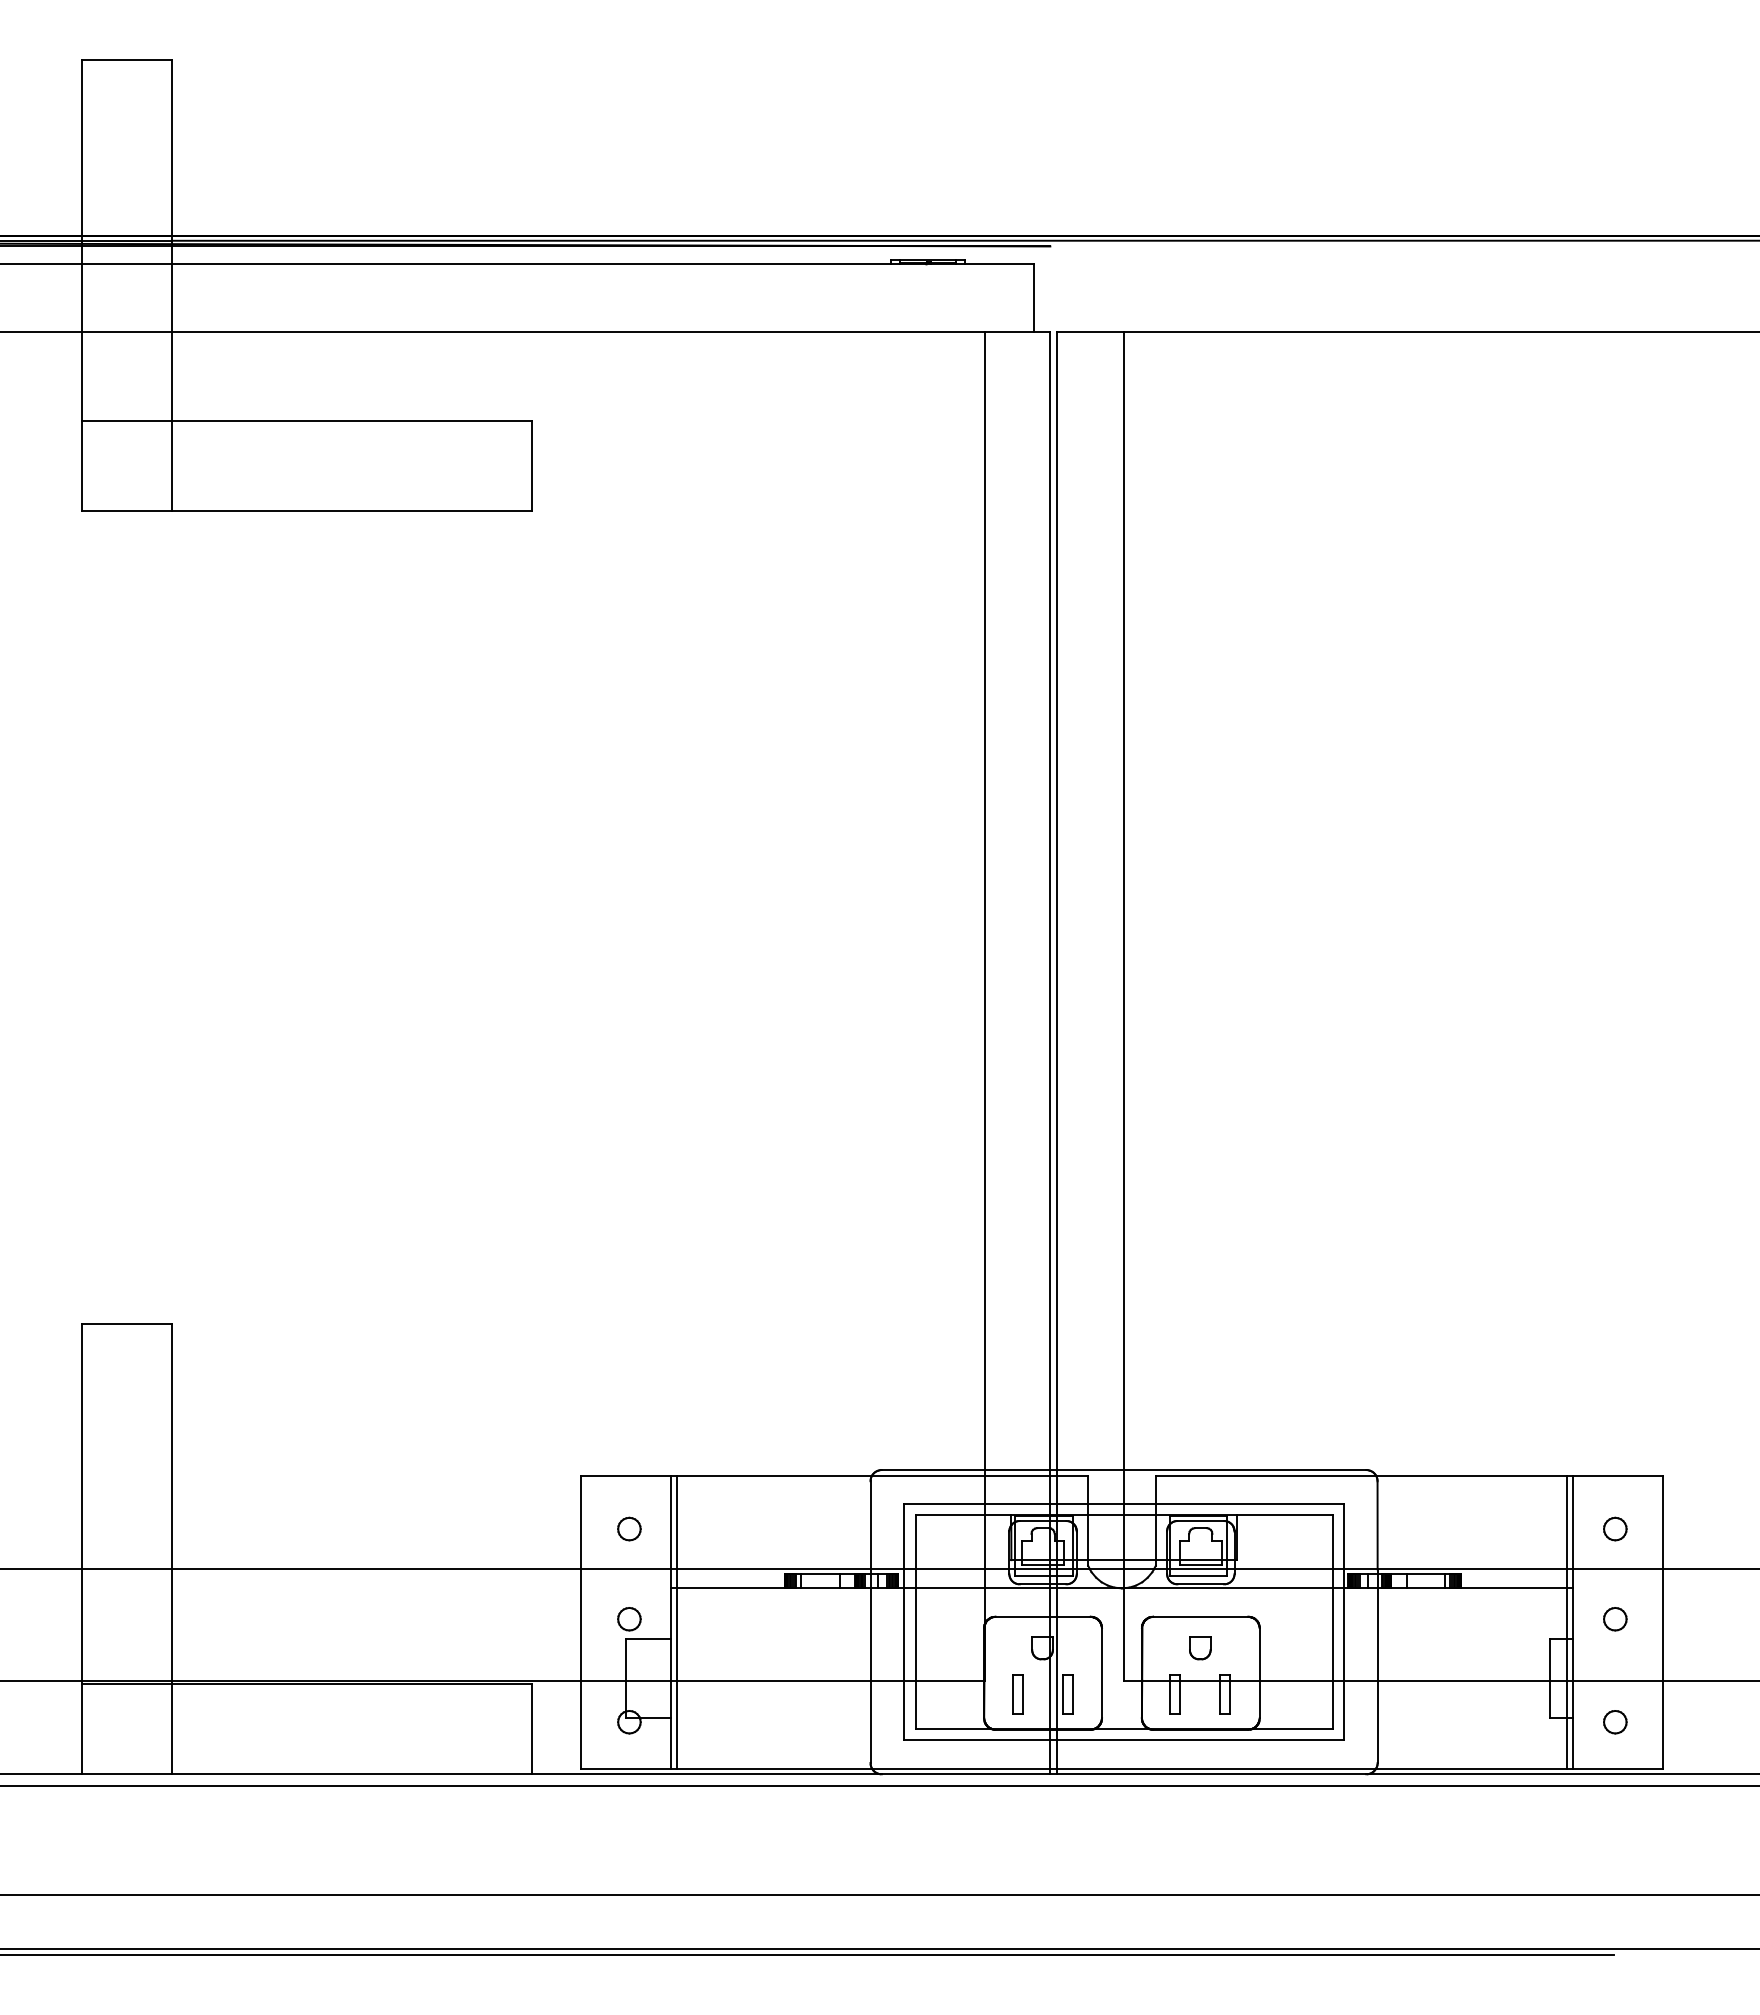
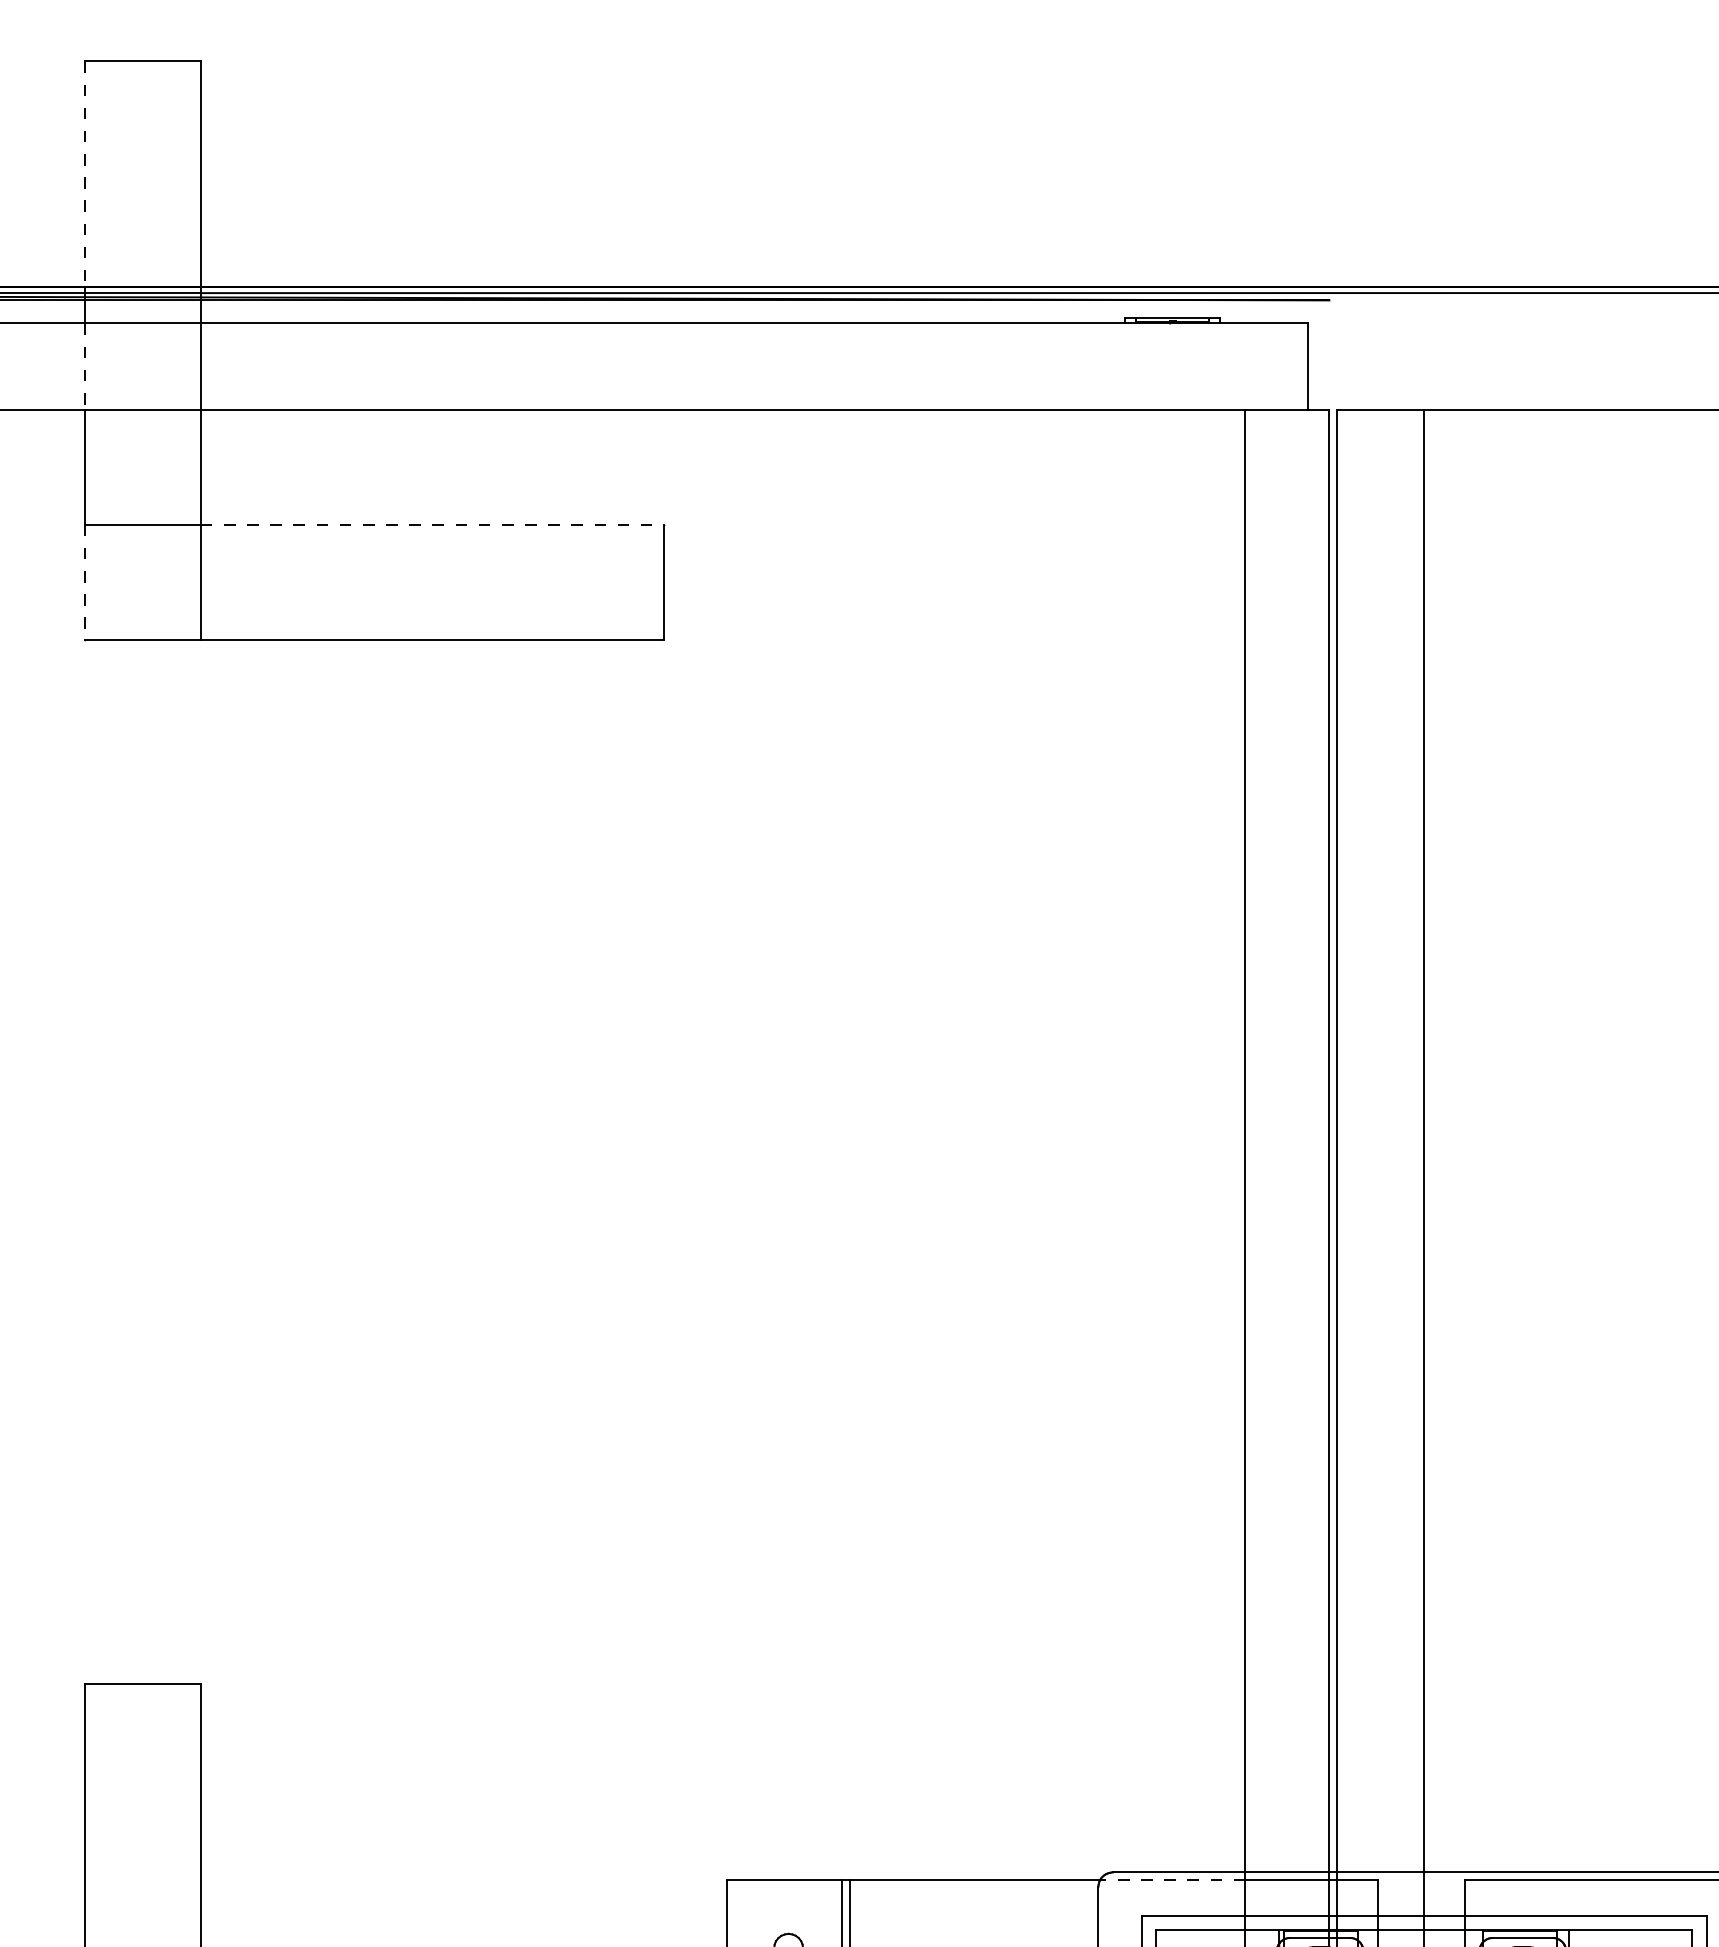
line: (81, 148) -> (84, 174), solid -> dashed
line: (81, 298) -> (84, 367), solid -> dashed
line: (352, 420) -> (432, 524), solid -> dashed
line: (81, 466) -> (84, 583), solid -> dashed
line: (927, 1475) -> (1171, 1879), solid -> dashed

